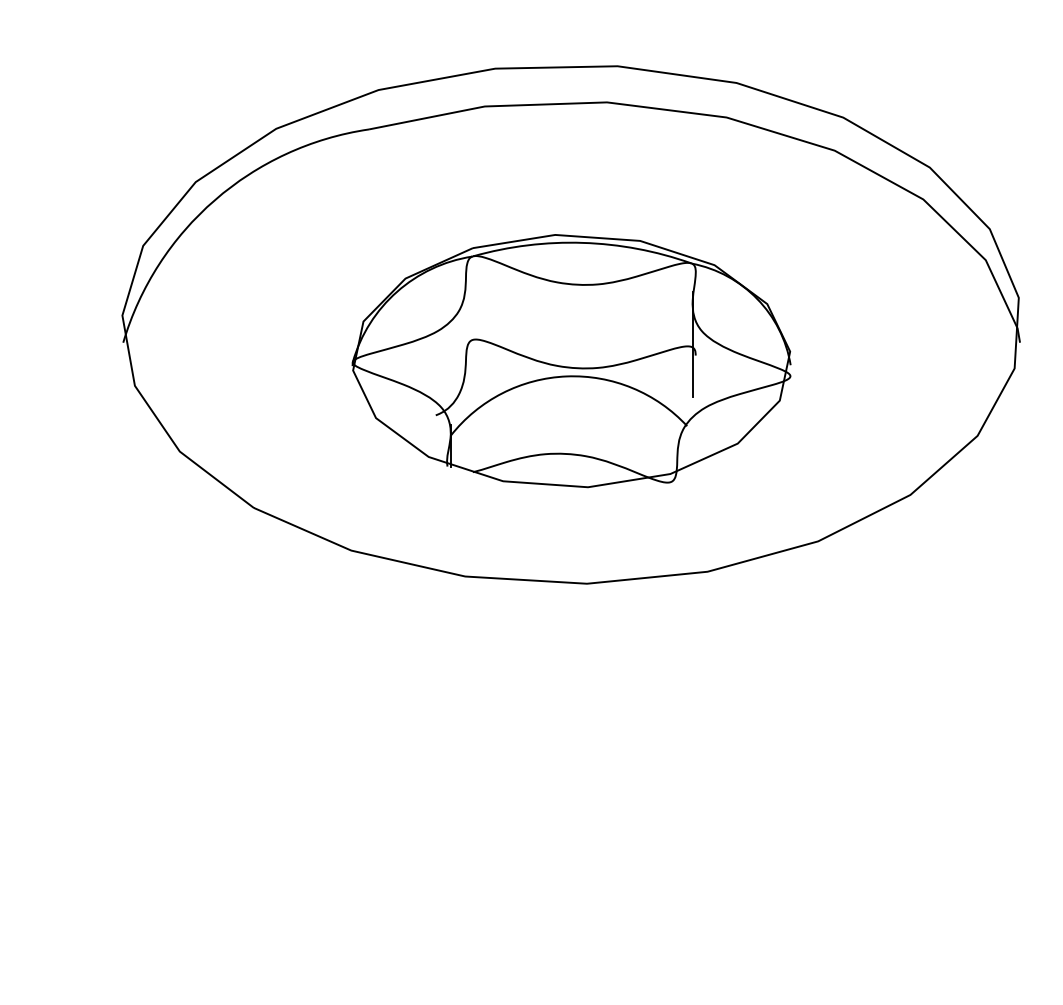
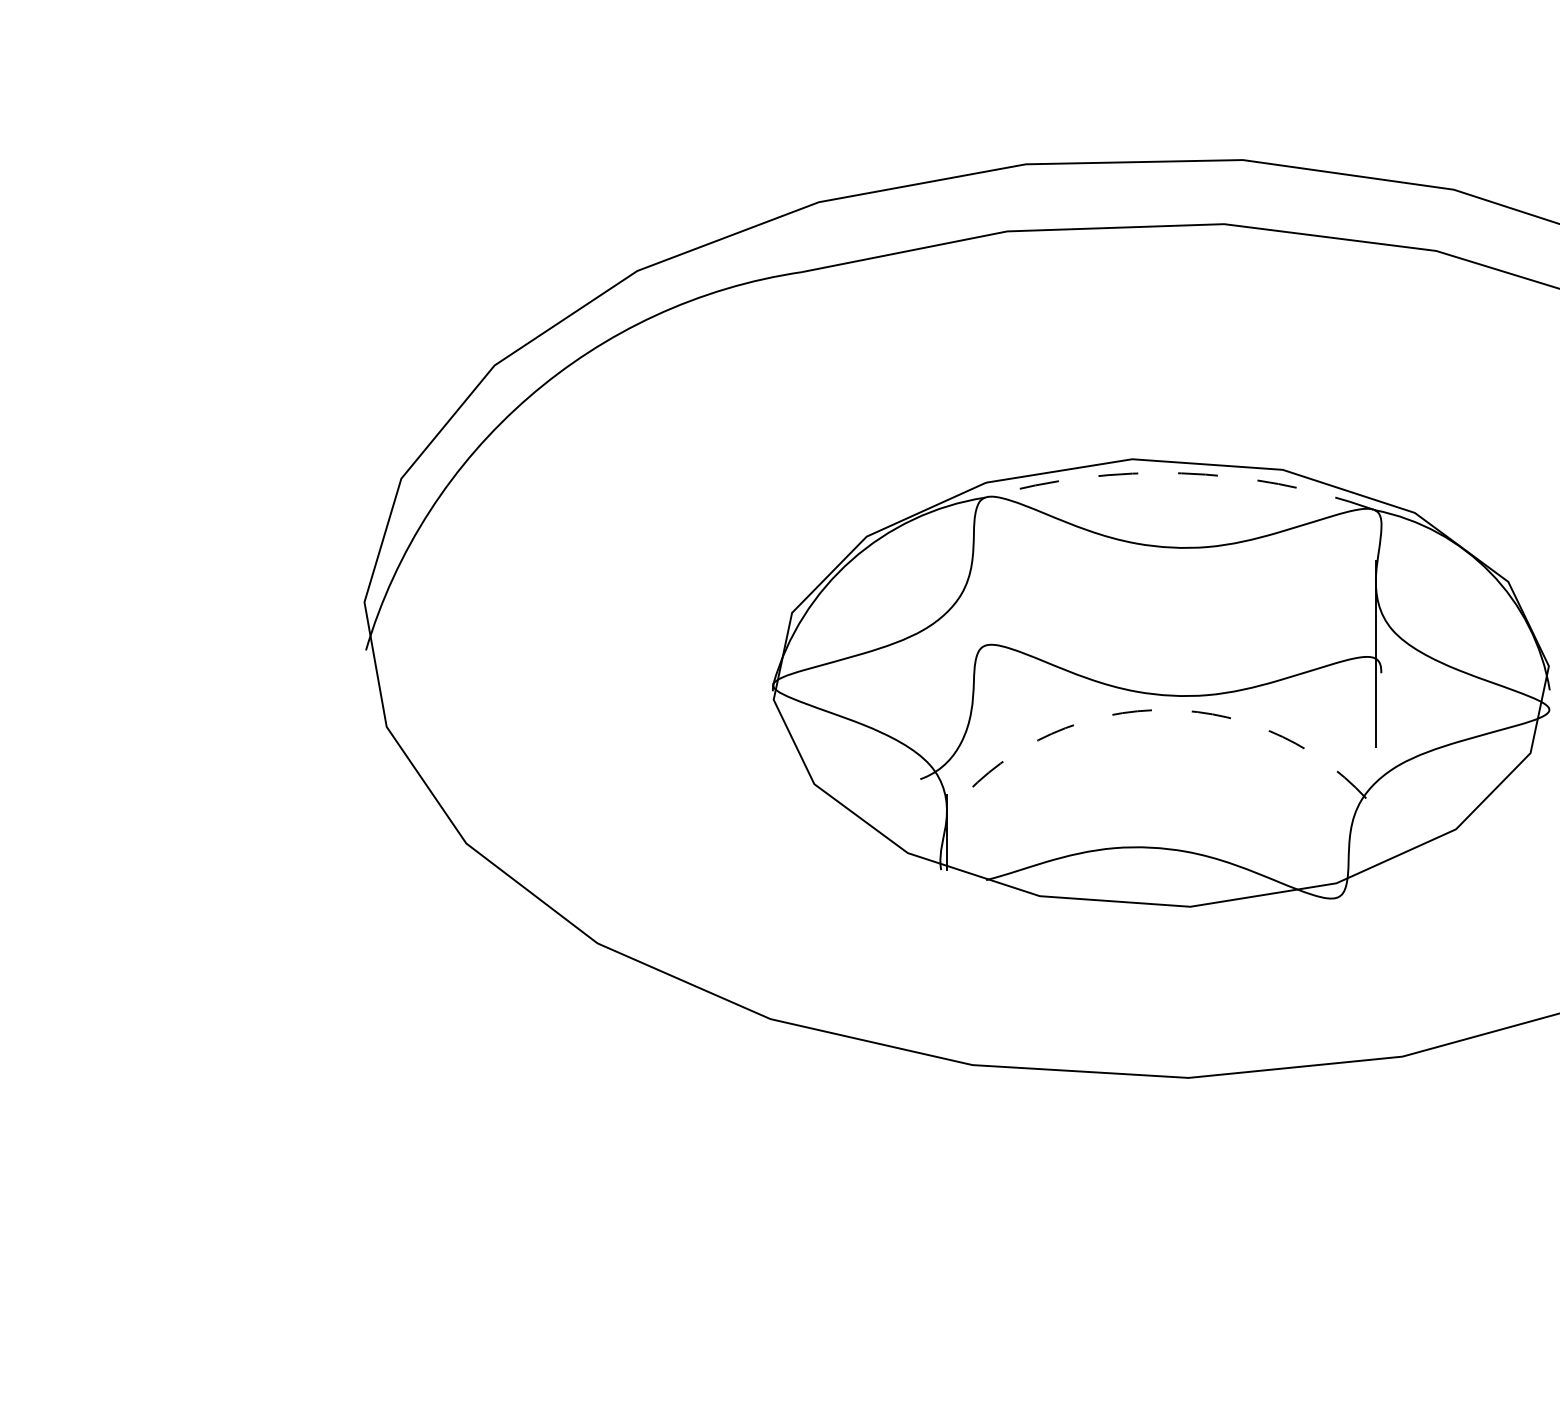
arc: (582, 242) -> (1180, 472), solid -> dashed
arc: (566, 376) -> (1152, 710), solid -> dashed

